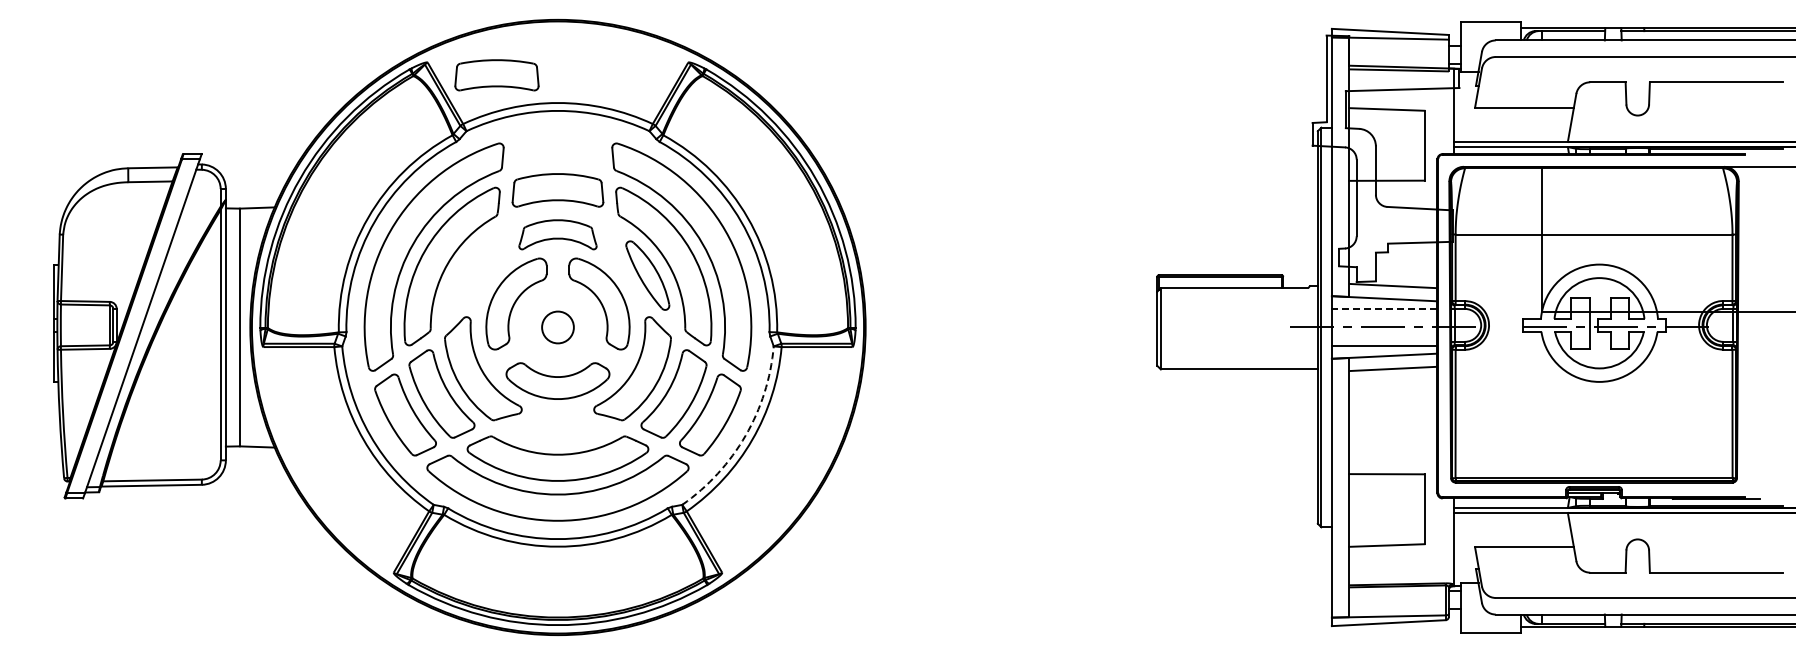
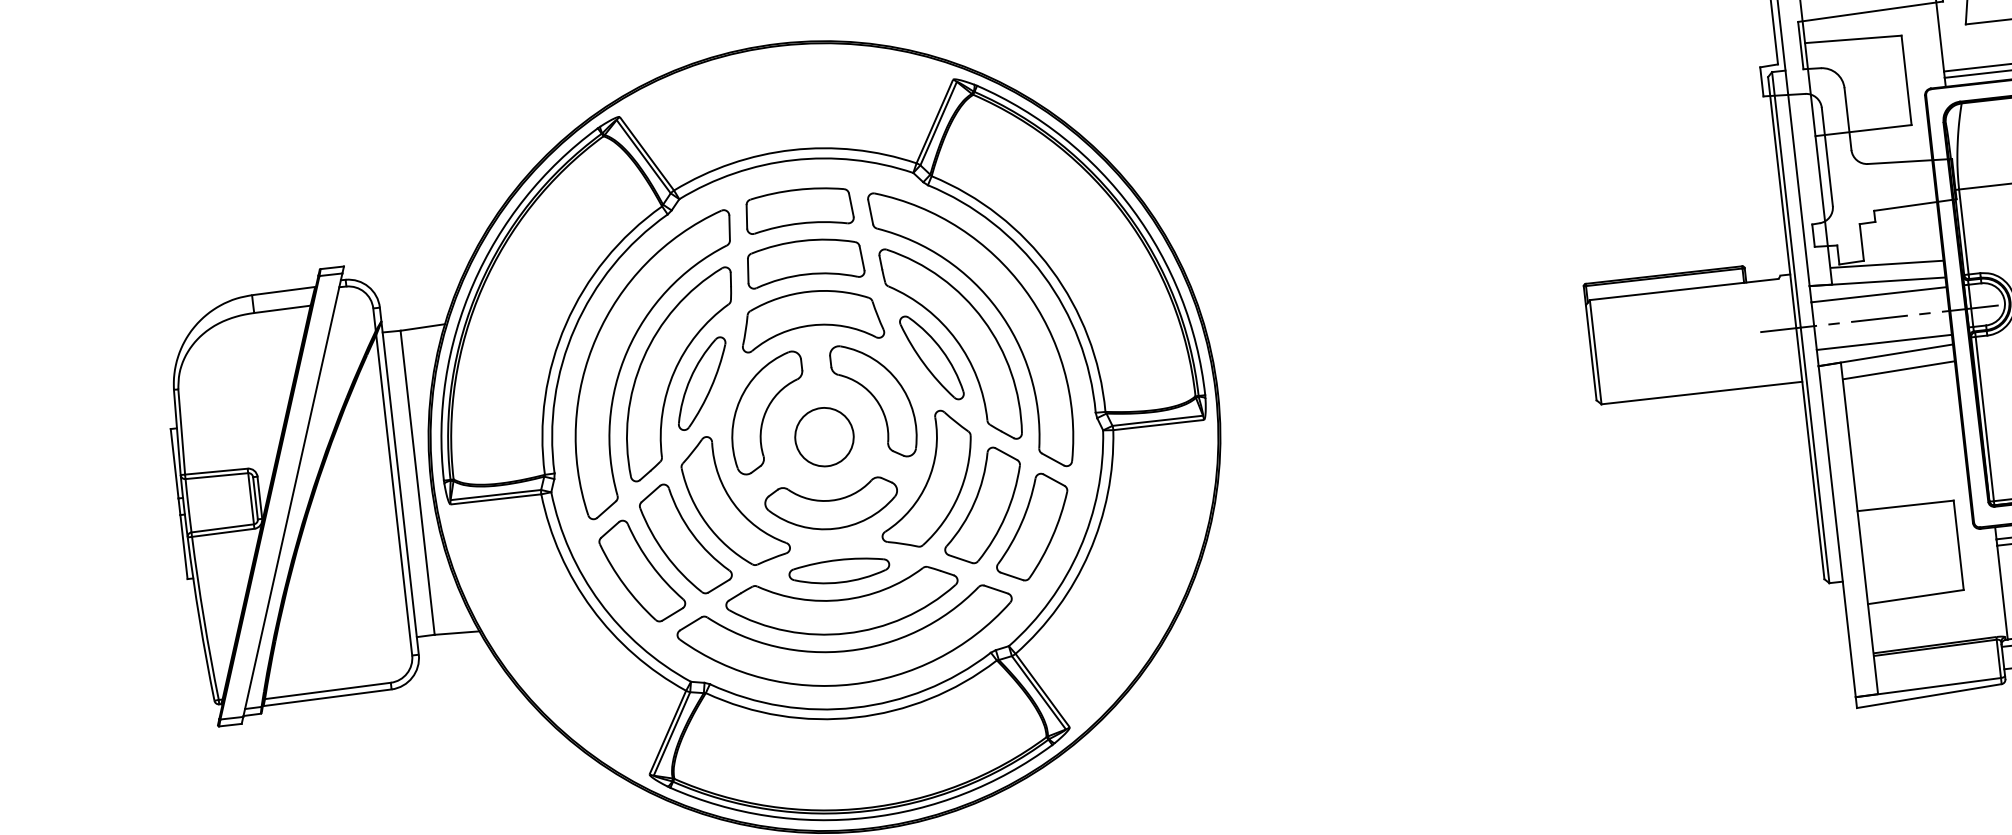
part: (496, 75) -> (798, 209), moved
part: (557, 234) -> (810, 318), size x1.43
part: (467, 275) -> (701, 383), added
line: (1384, 308) -> (1878, 294), dashed -> solid
circle: (557, 327) -> (823, 437), size x1.43
part: (557, 431) -> (838, 570), added
arc: (745, 435) -> (1079, 548), dashed -> solid

